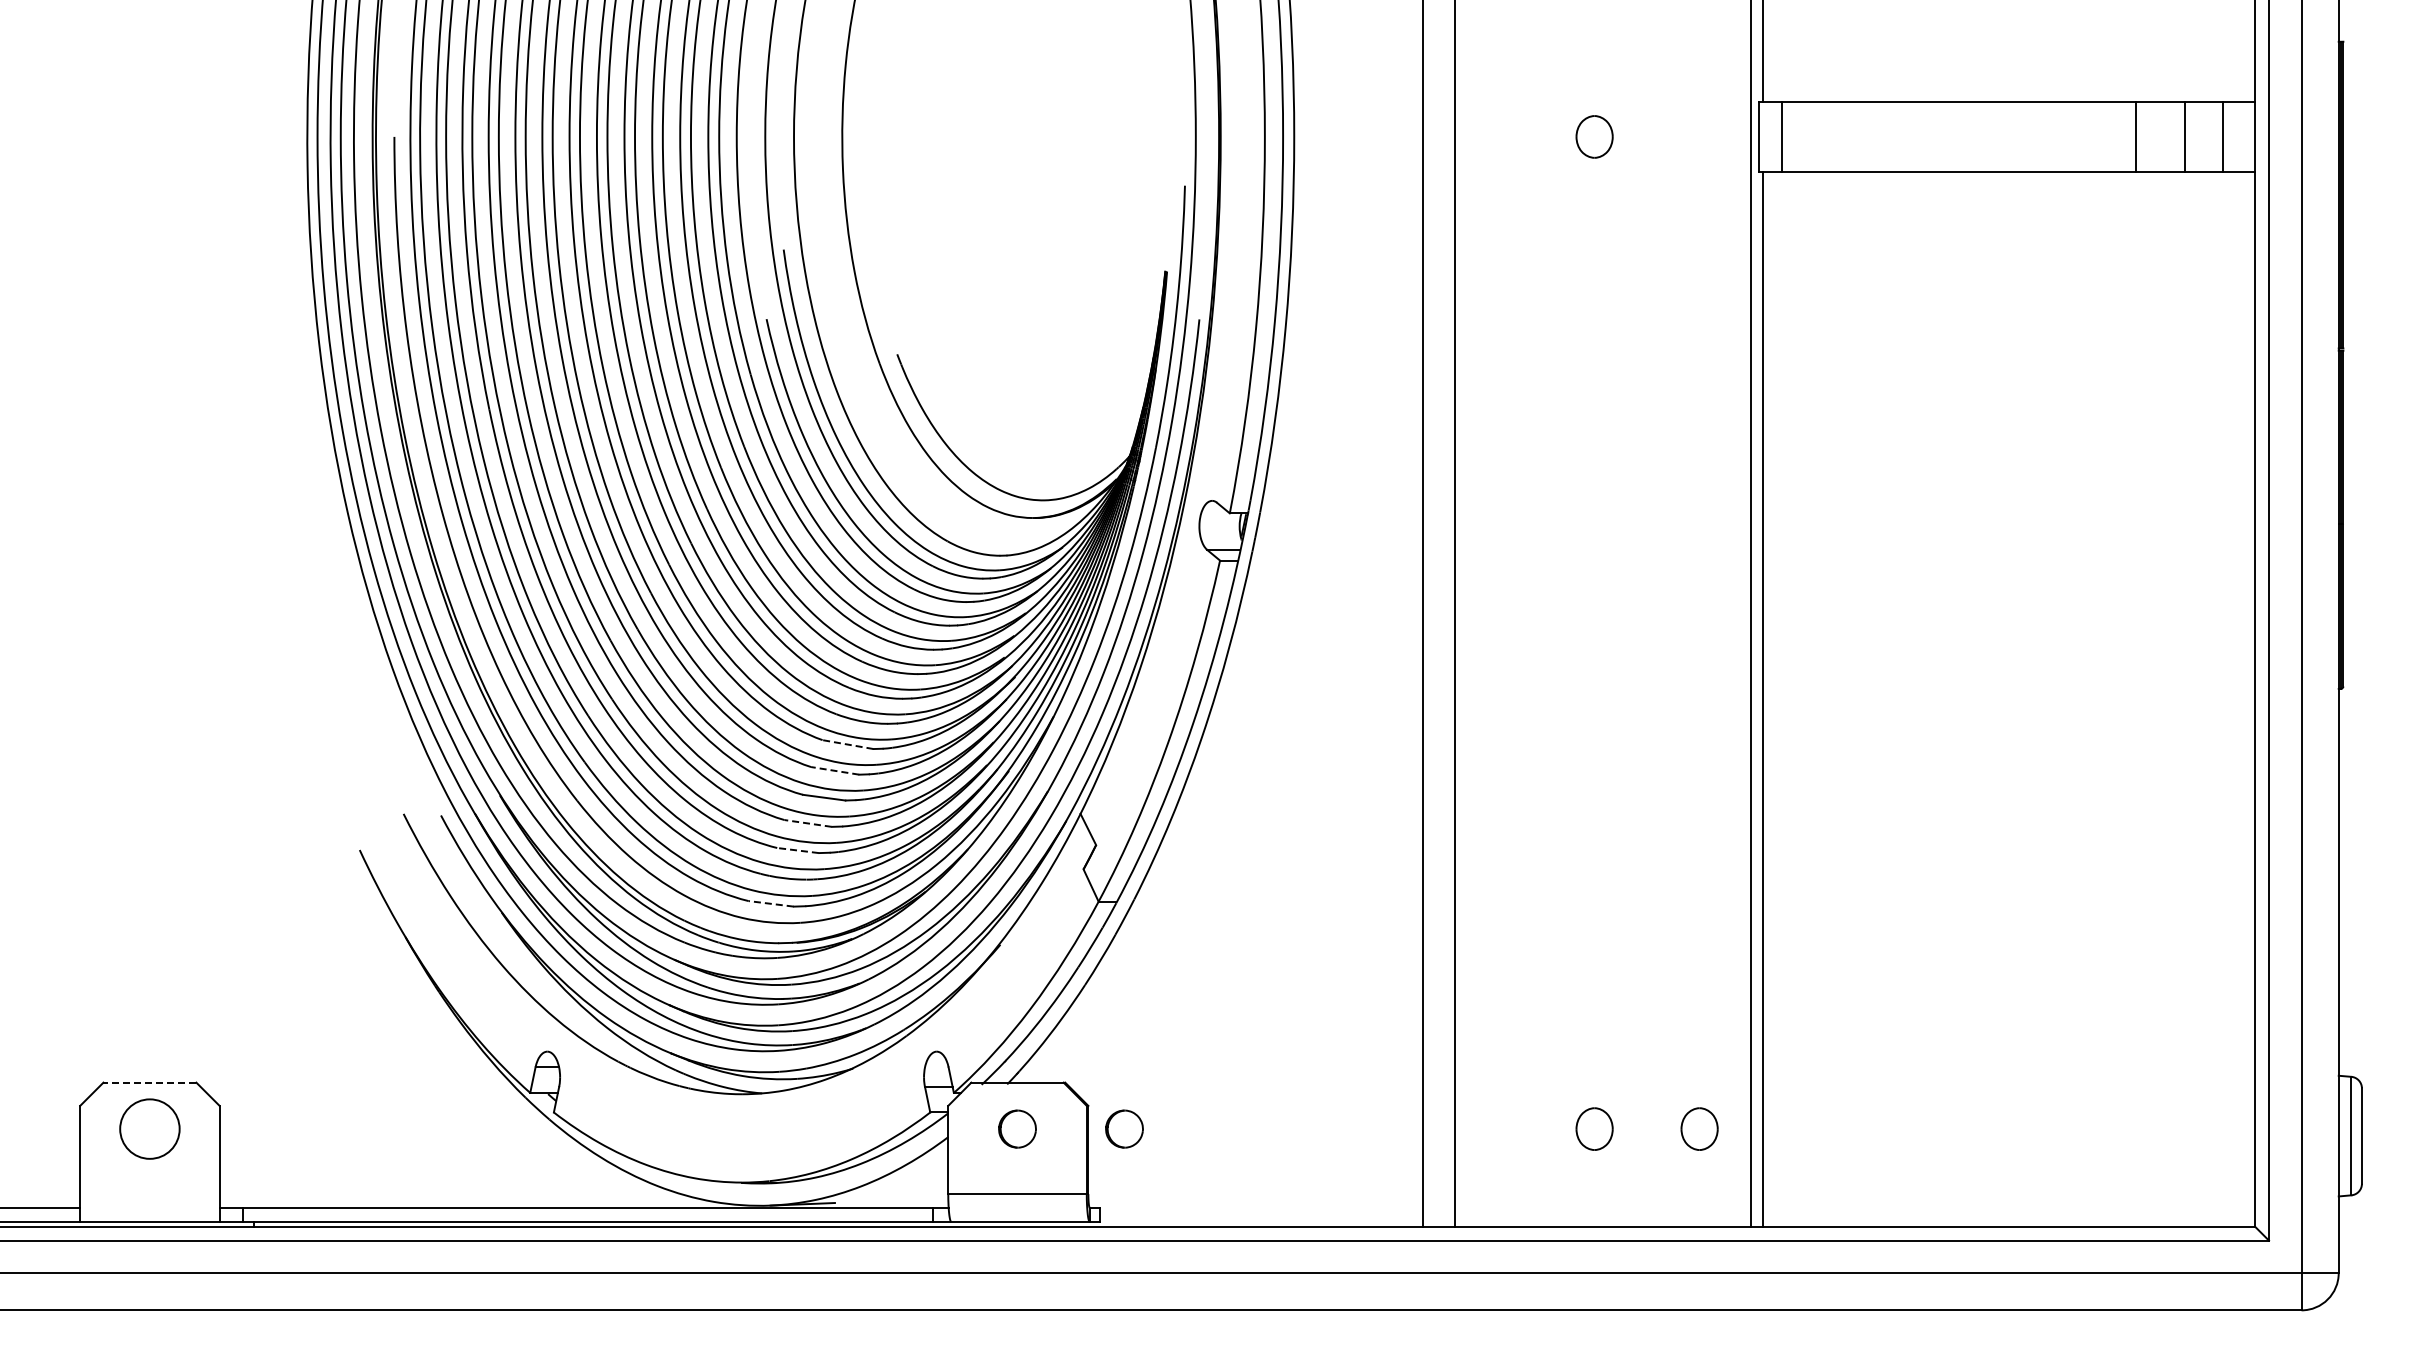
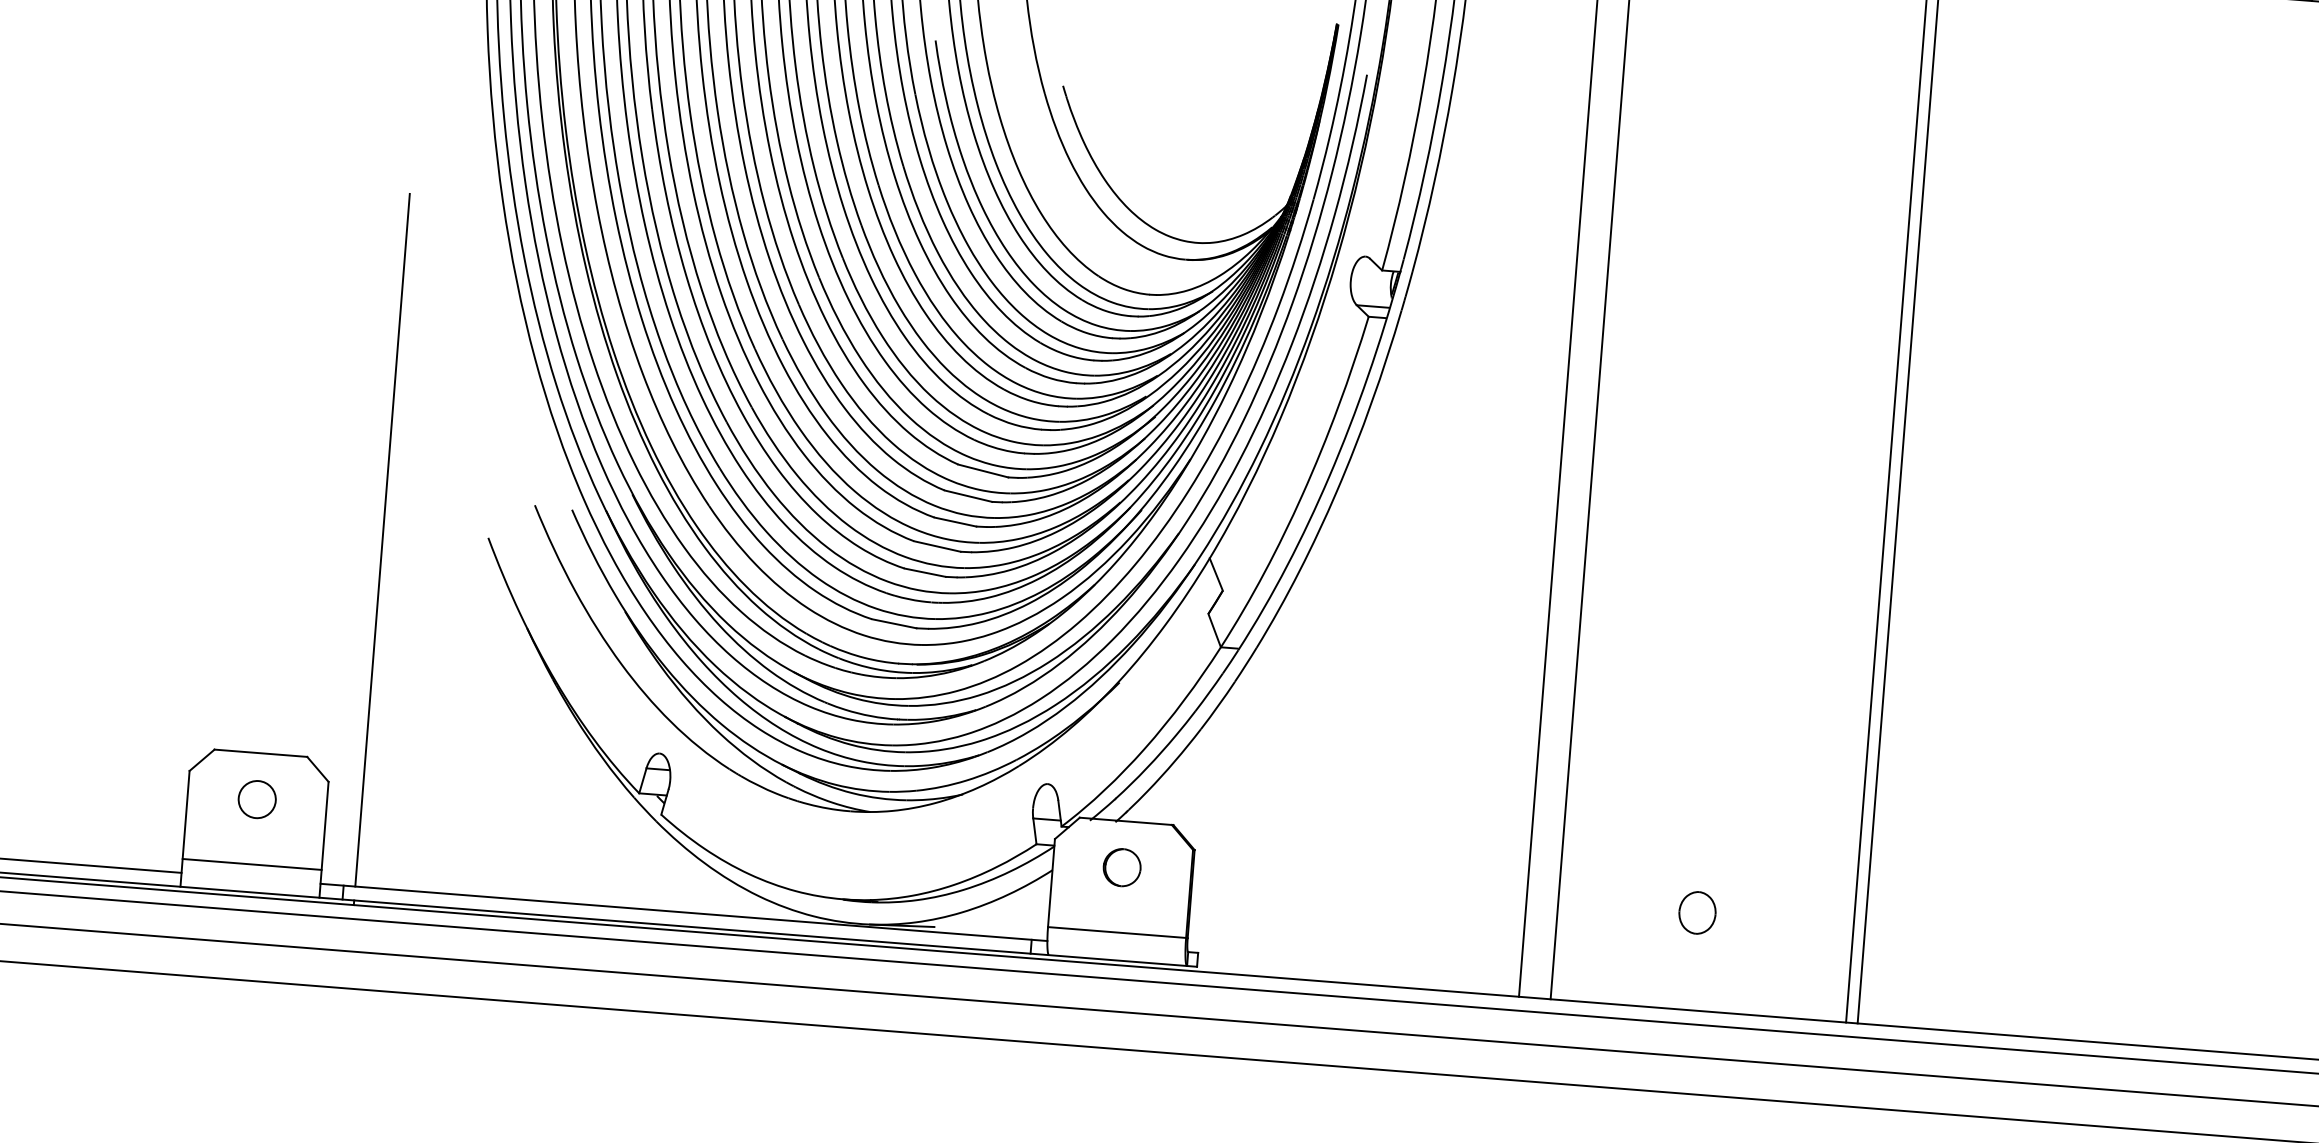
line: (847, 744) -> (982, 470), dashed -> solid
line: (834, 770) -> (967, 495), dashed -> solid
line: (808, 823) -> (937, 546), dashed -> solid
line: (798, 850) -> (925, 572), dashed -> solid
line: (254, 860) -> (382, 540), added
line: (771, 903) -> (894, 623), dashed -> solid
line: (149, 1082) -> (260, 753), dashed -> solid
circle: (149, 1128) -> (256, 798), size x0.62
part: (1124, 1128) -> (1228, 875), removed
part: (1699, 1128) -> (1802, 920), removed
line: (149, 1194) -> (251, 864), added

